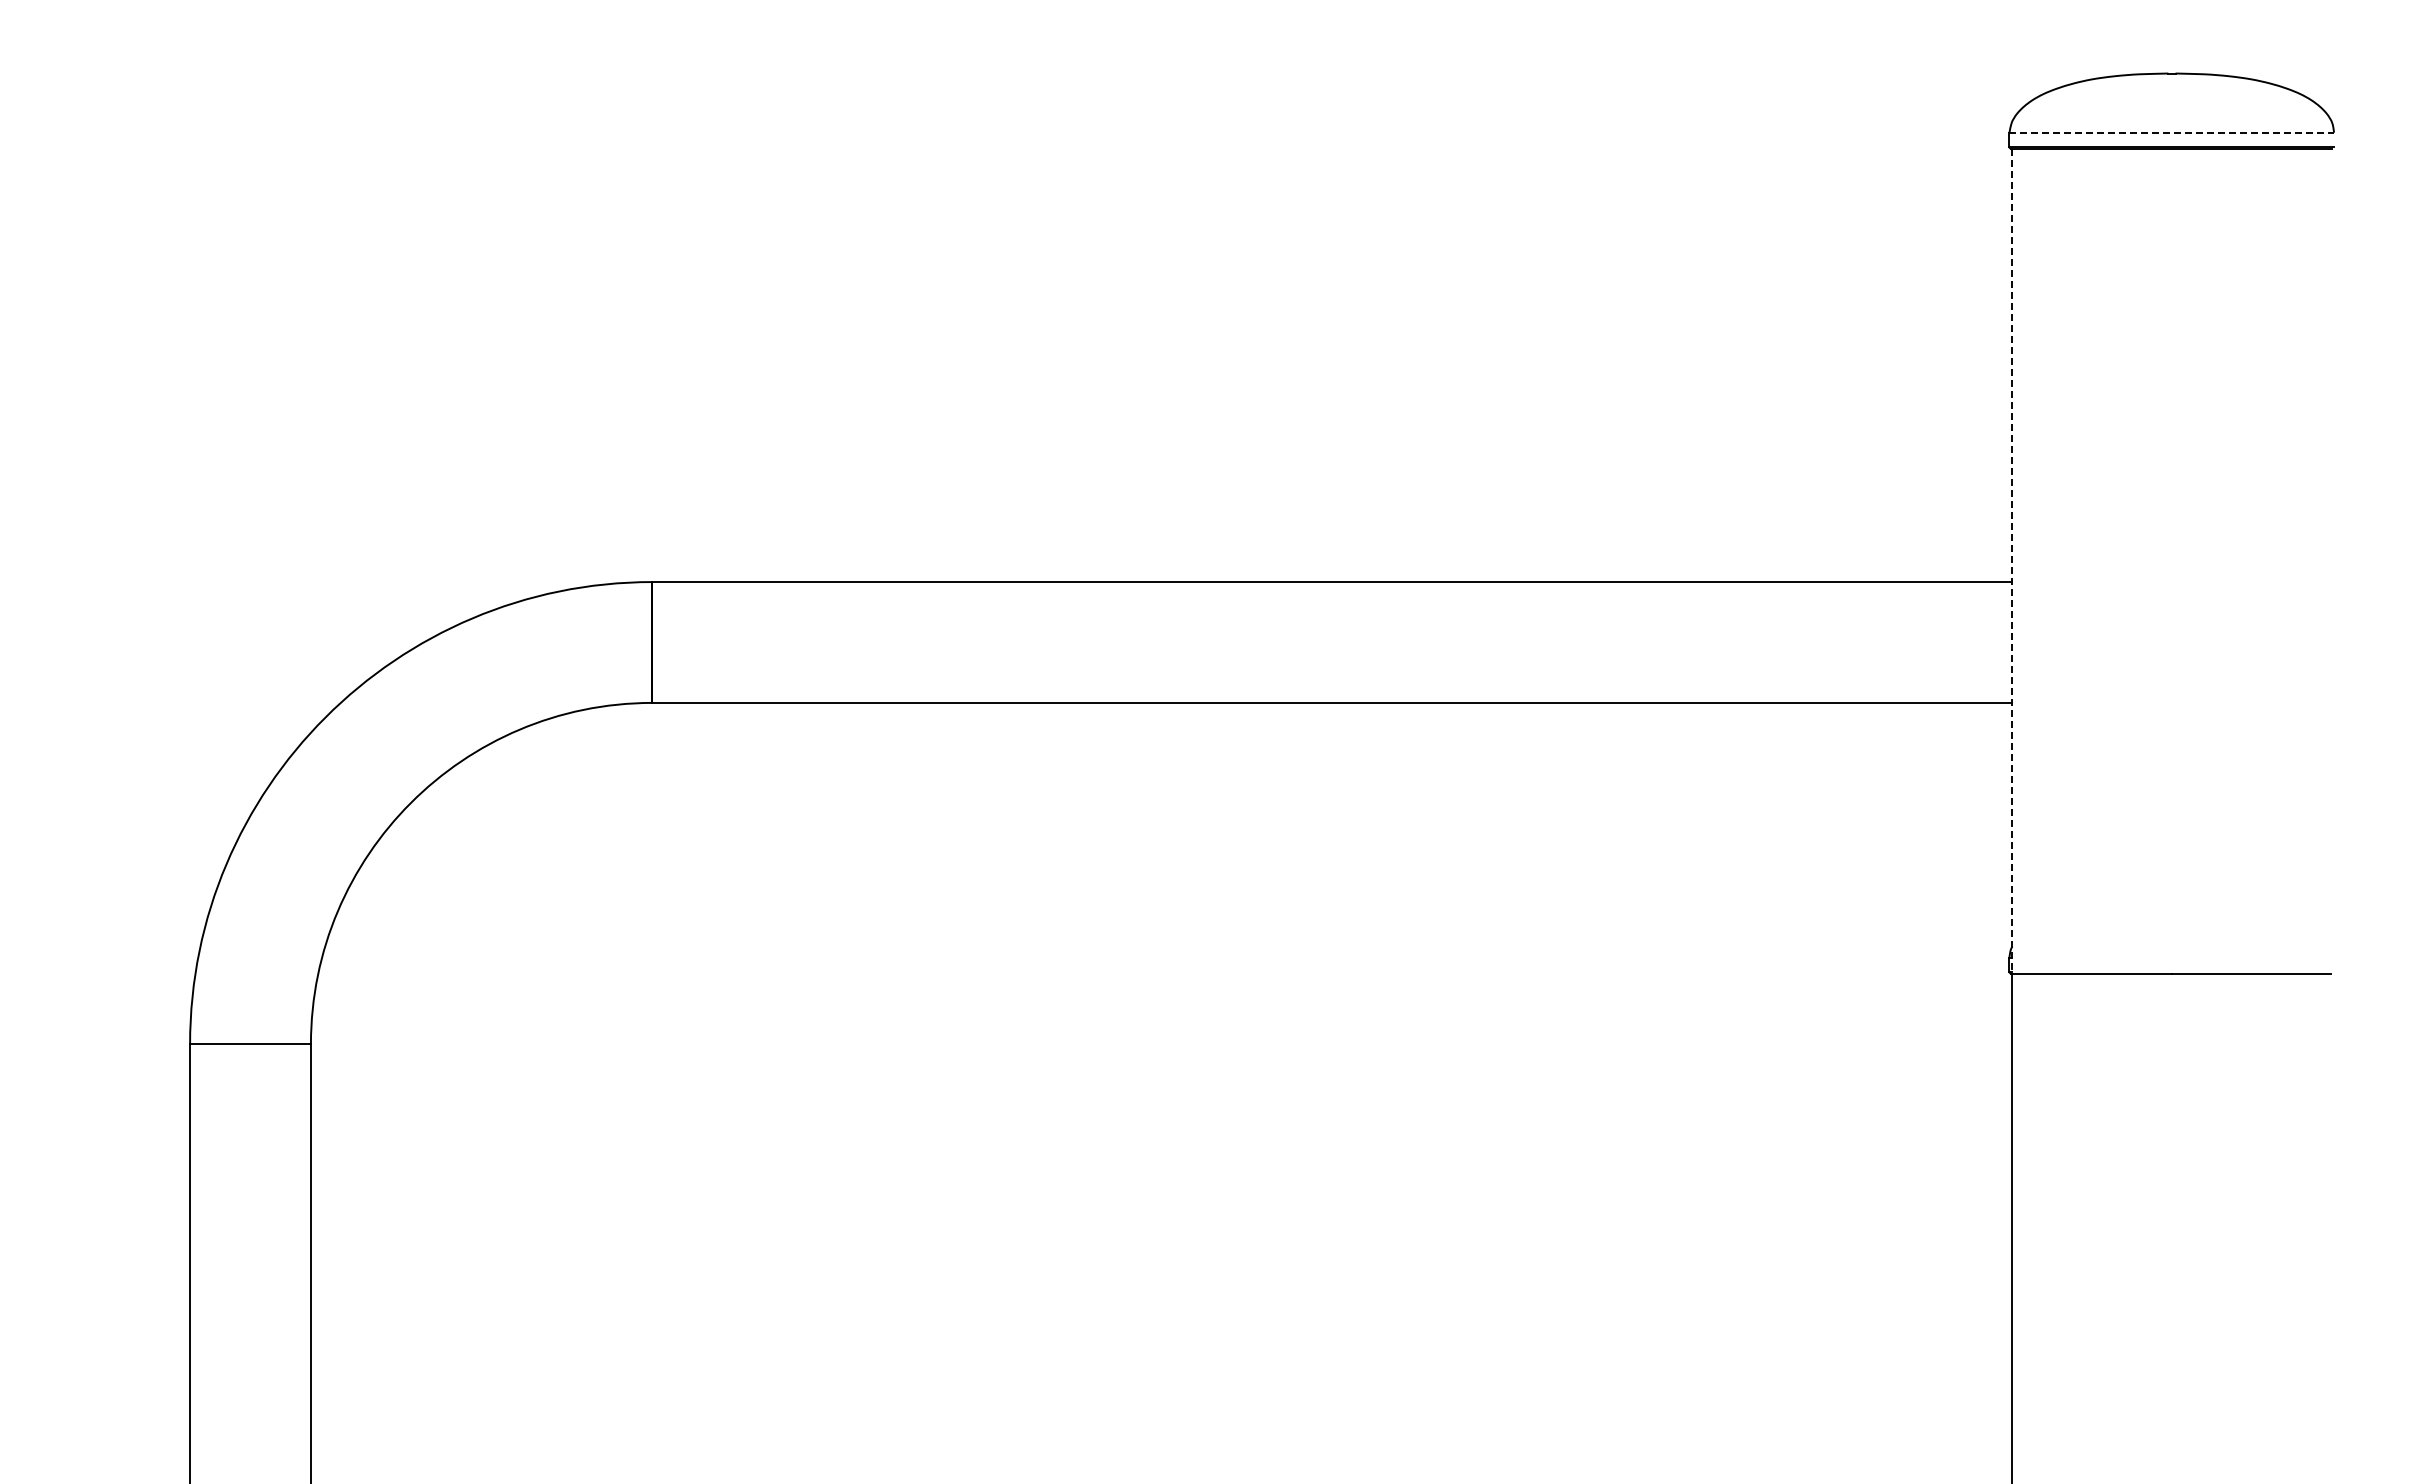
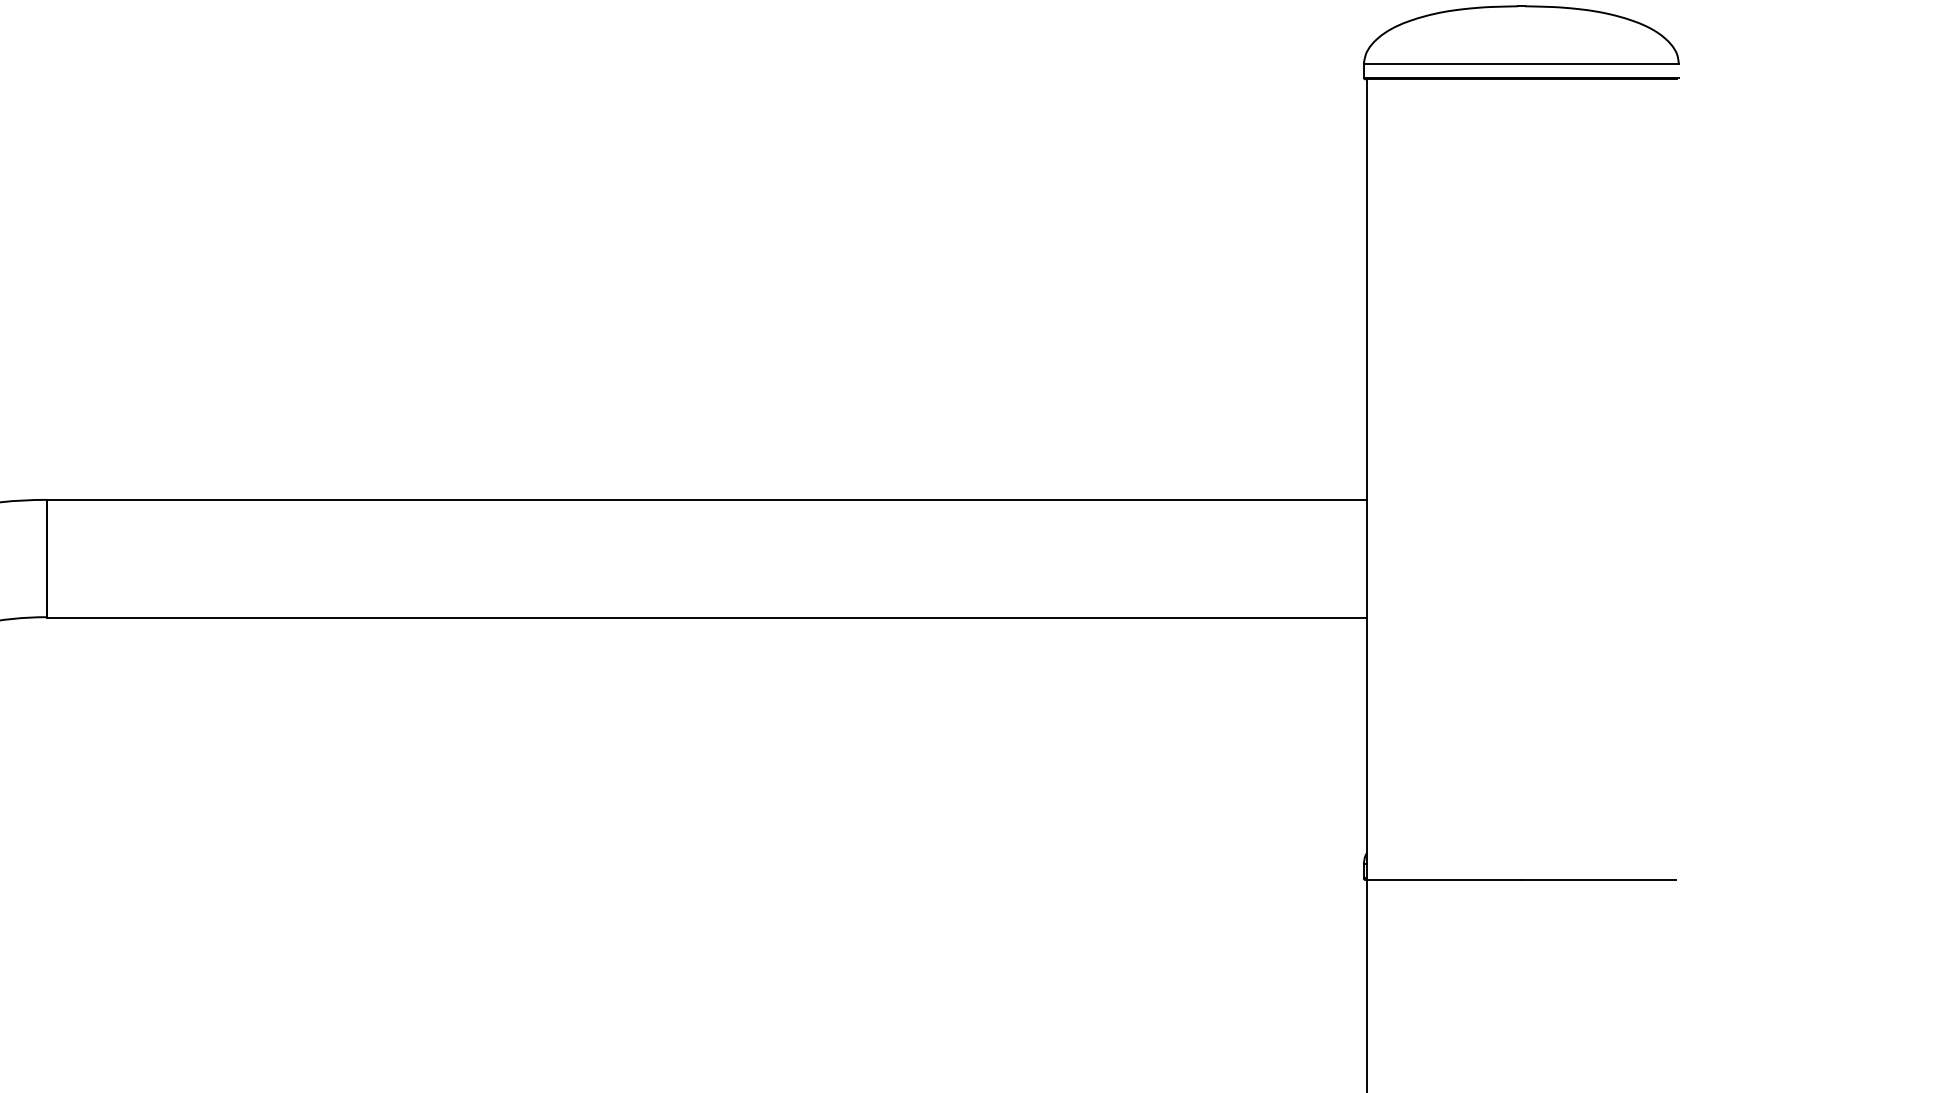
line: (2172, 132) -> (1522, 63), dashed -> solid
line: (2012, 561) -> (1366, 479), dashed -> solid

